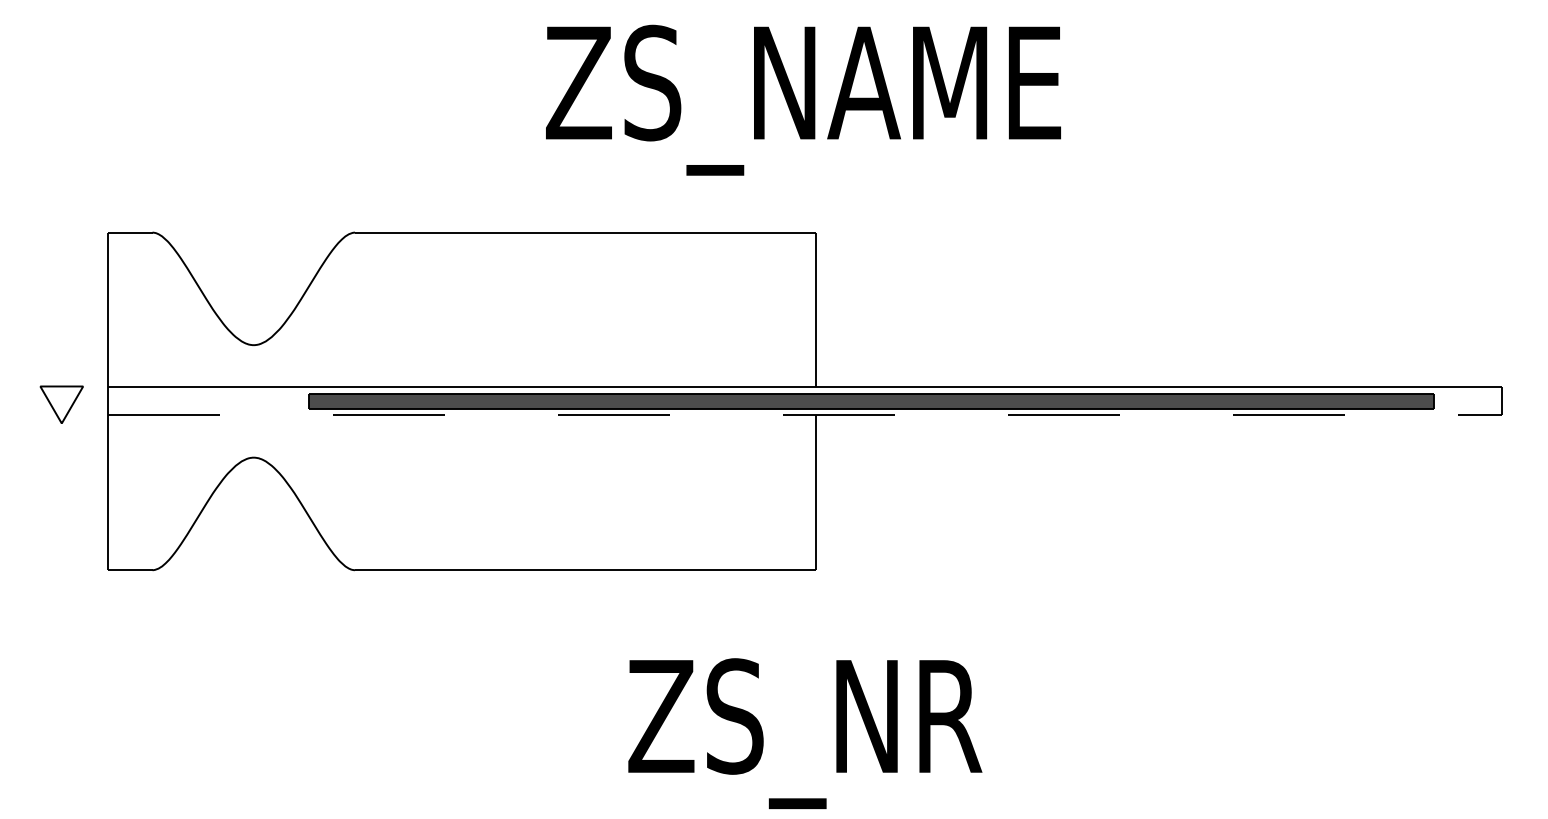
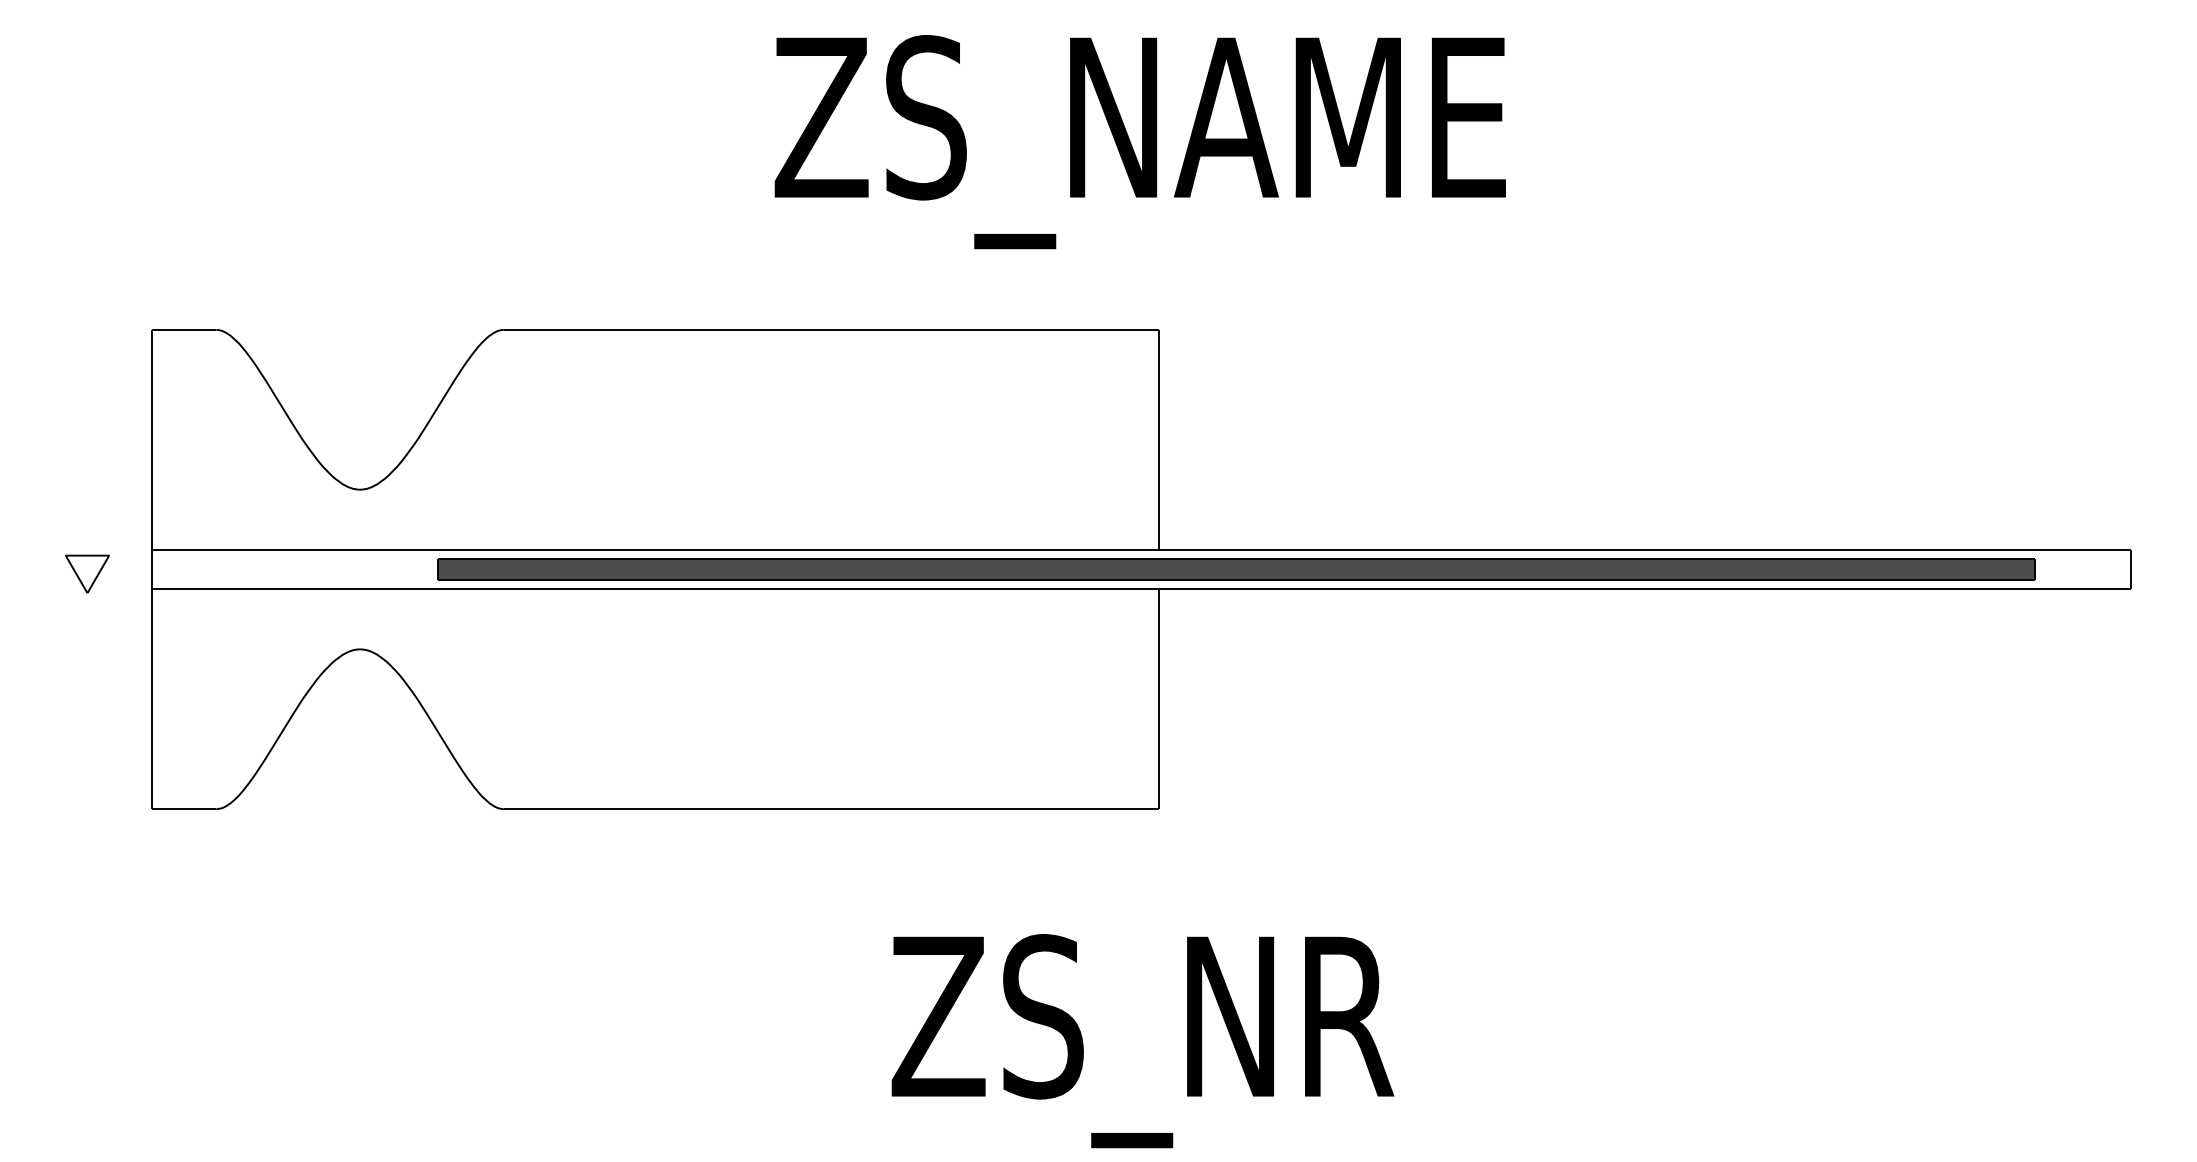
part: (61, 404) -> (87, 573), size x0.71
line: (805, 415) -> (1143, 589), dashed -> solid

